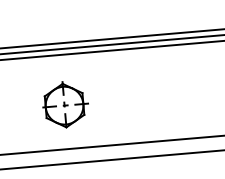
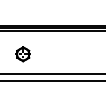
part: (65, 106) -> (23, 54), size x0.7

